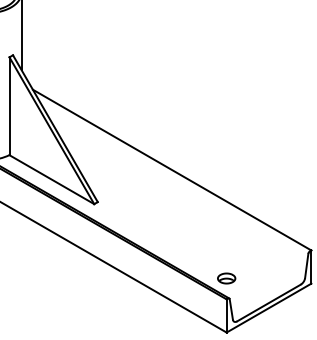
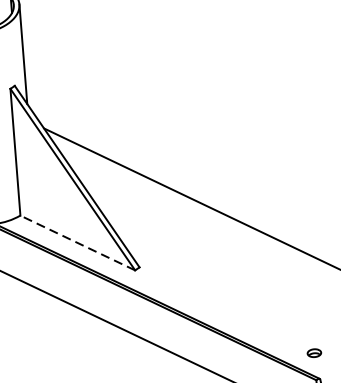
line: (51, 179) -> (77, 242), solid -> dashed
part: (226, 278) -> (314, 353), size x0.6

